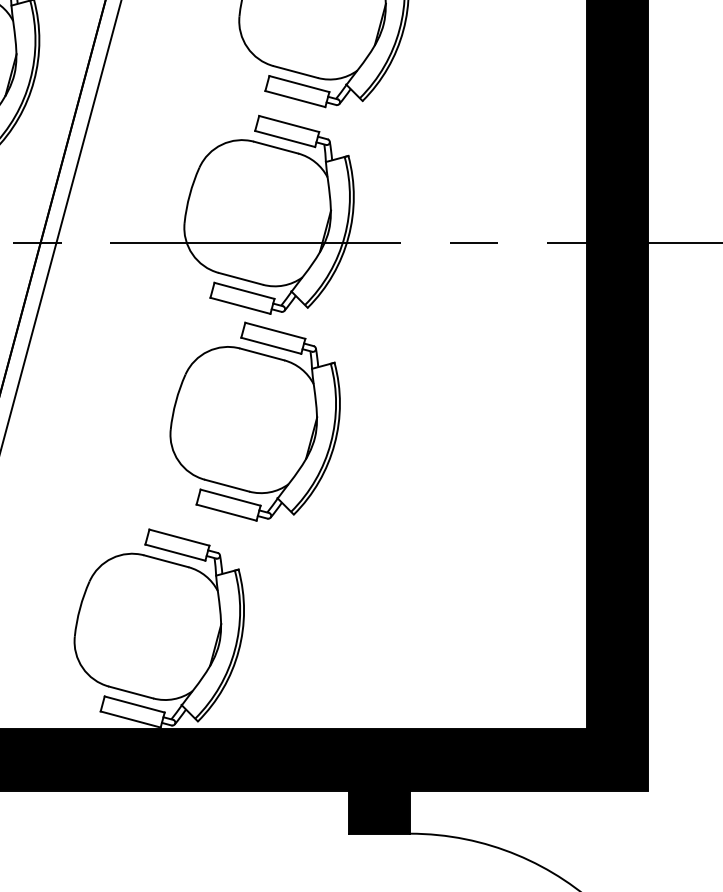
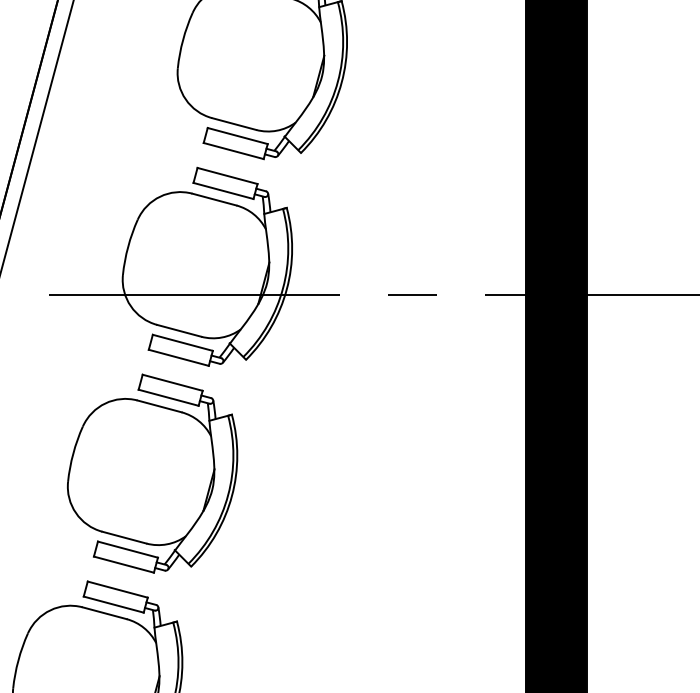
part: (254, 421) -> (151, 473), moved

